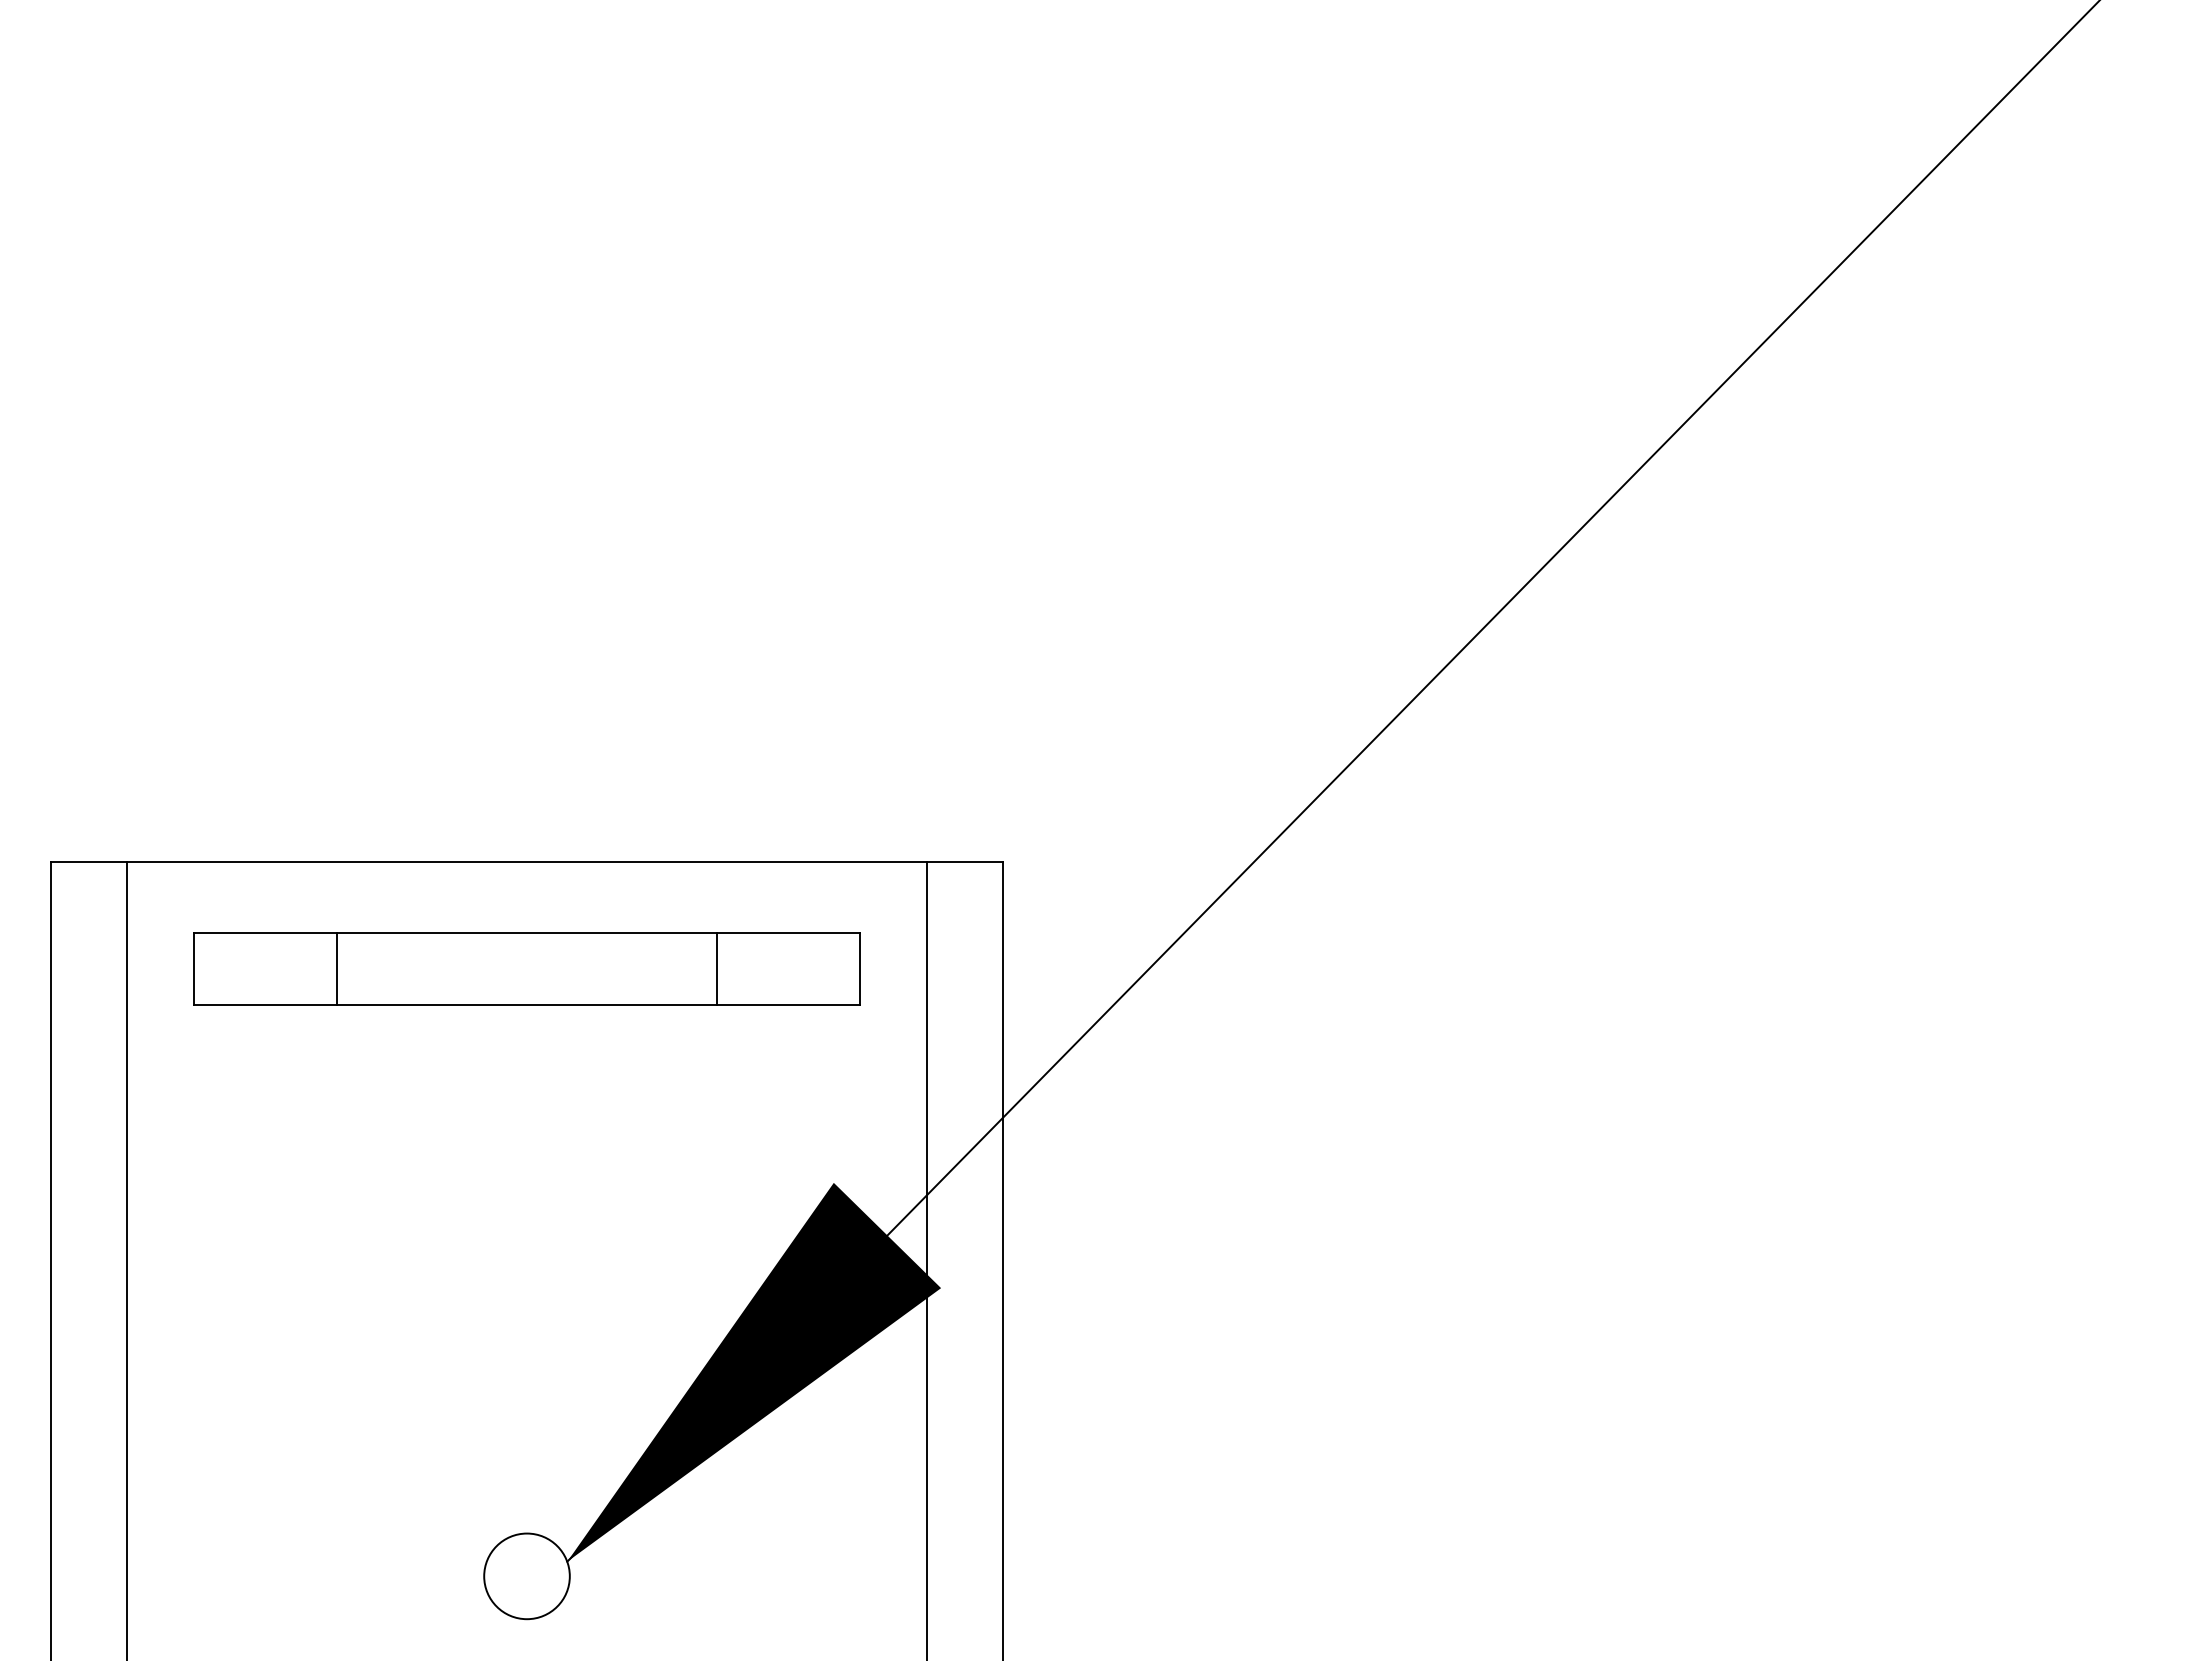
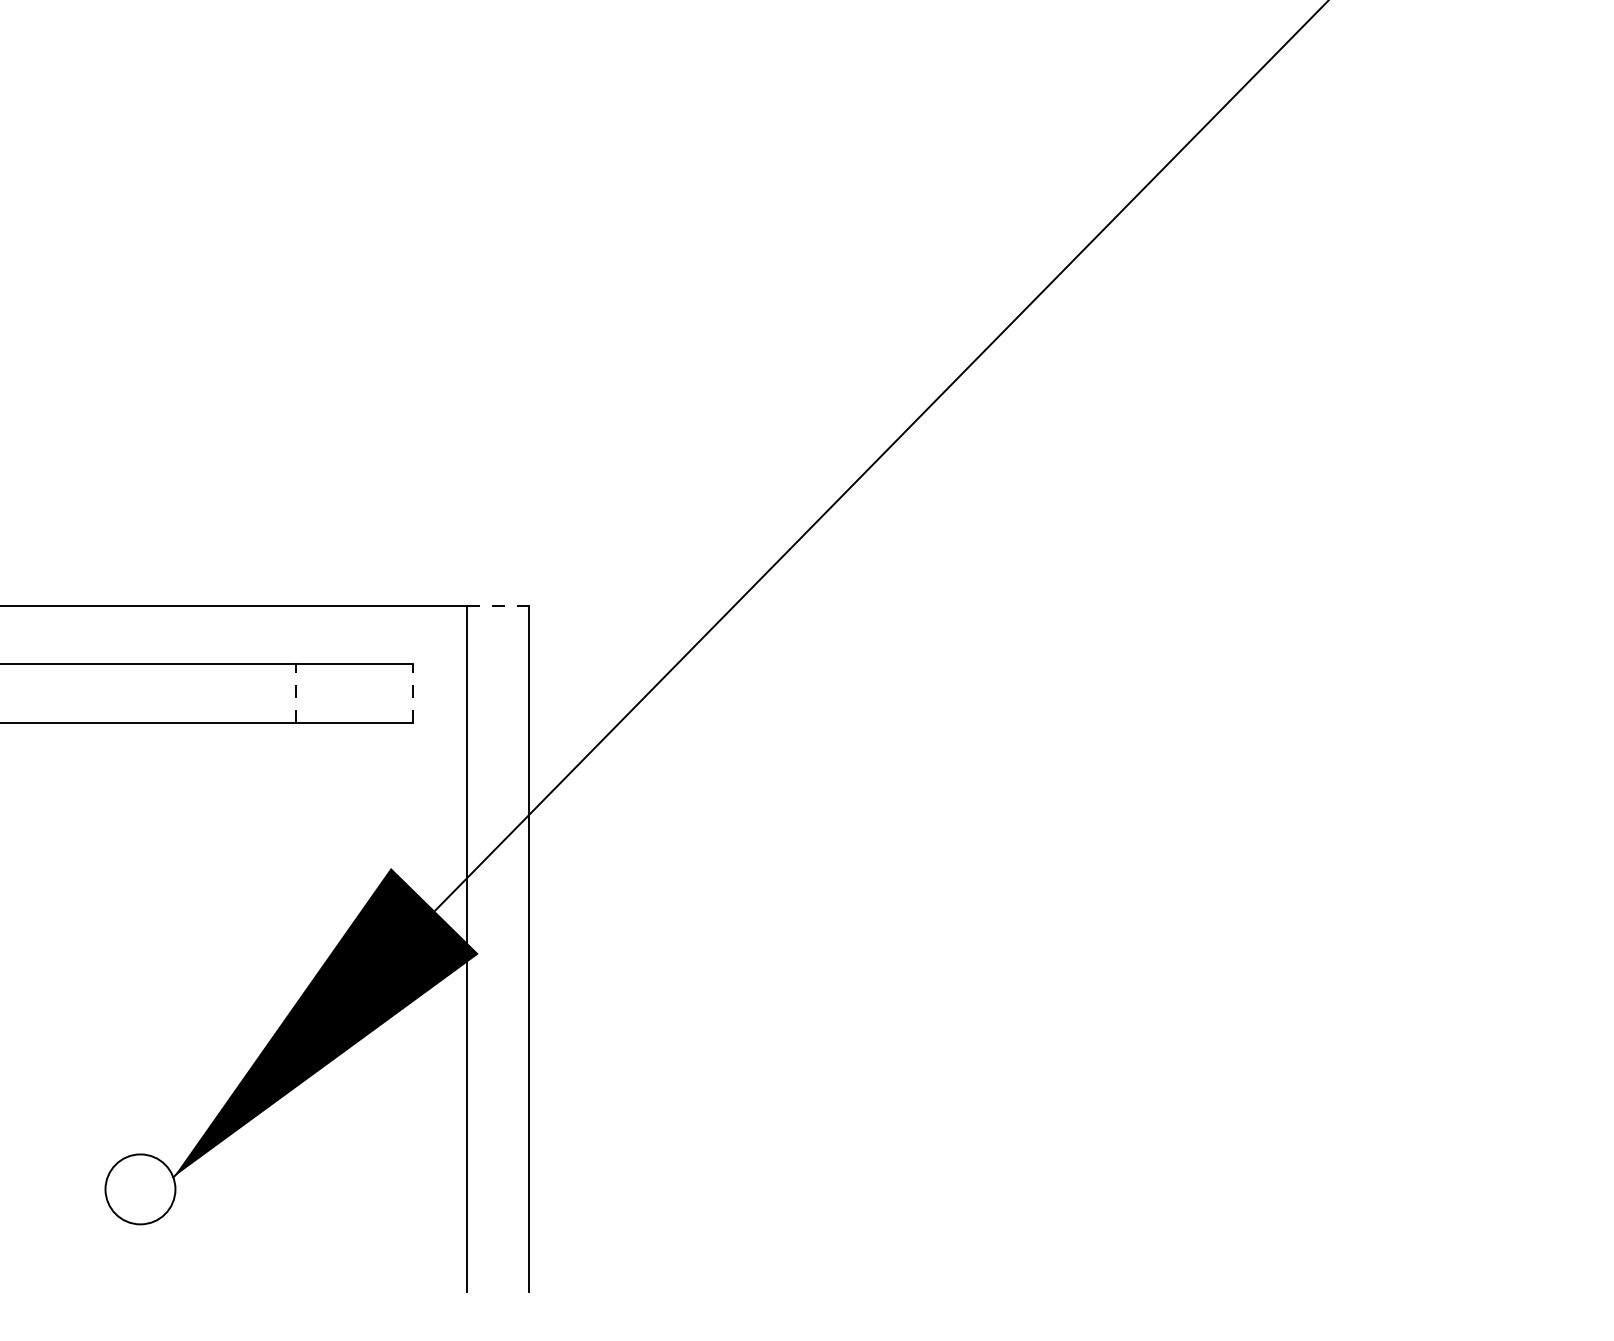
line: (965, 862) -> (498, 606), solid -> dashed
line: (717, 969) -> (296, 693), solid -> dashed
line: (860, 969) -> (412, 693), solid -> dashed

